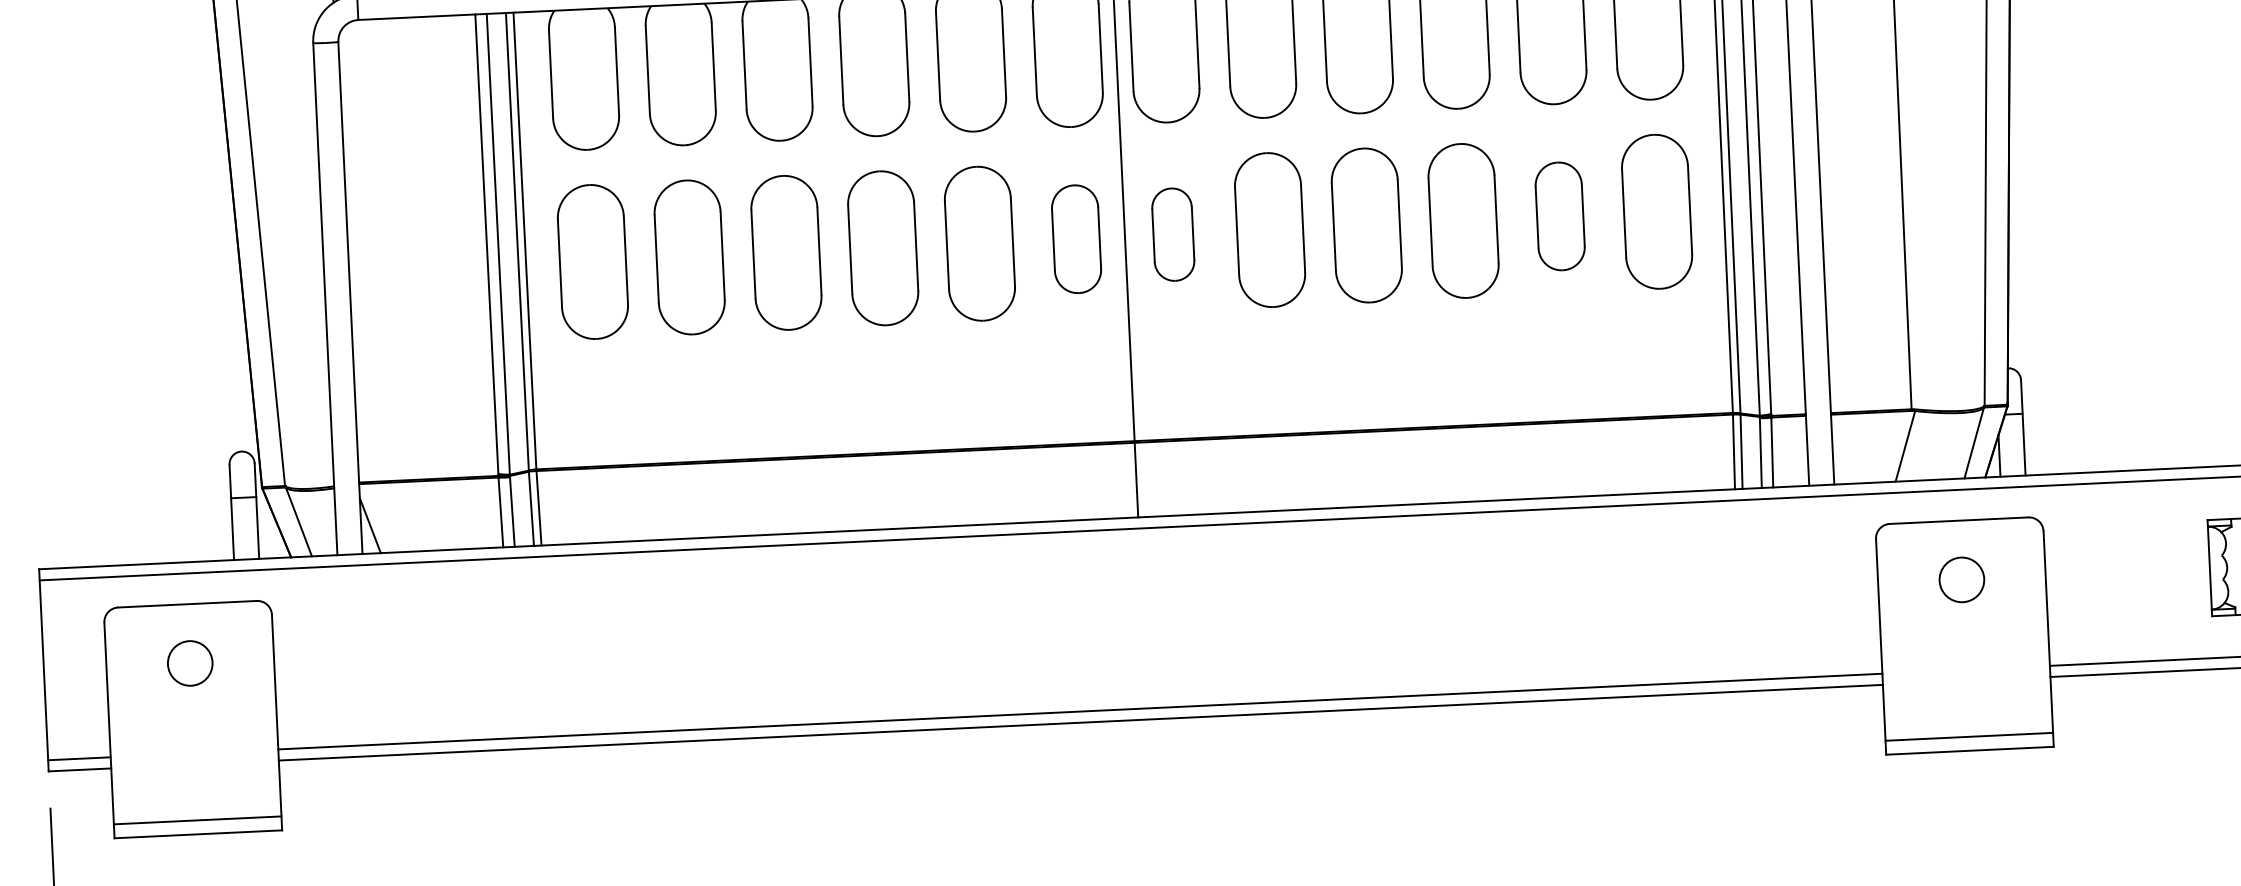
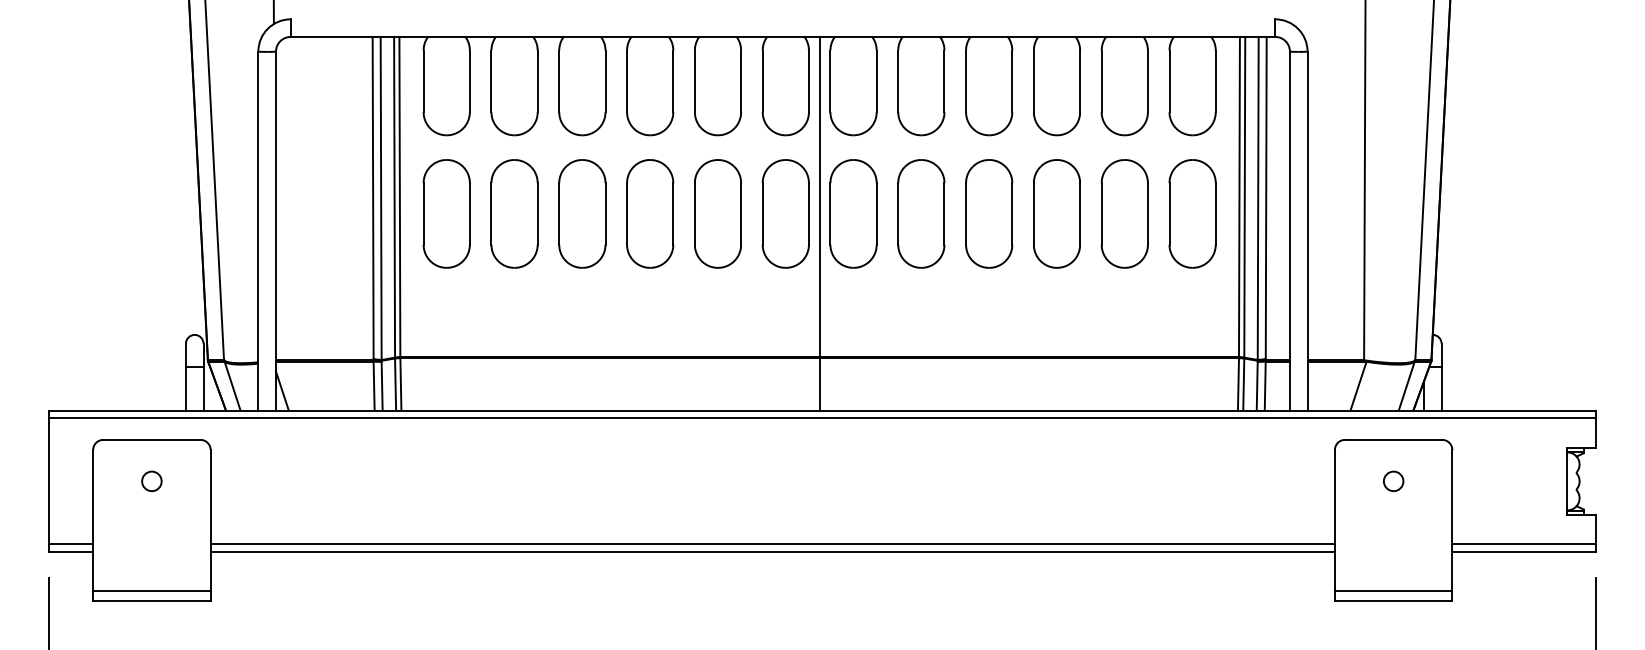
part: (1559, 215) -> (1124, 213), size x1.43
part: (1173, 234) -> (853, 213), size x1.67
part: (1076, 238) -> (785, 213), size x1.43
circle: (1961, 580) -> (1393, 481), size x0.62
circle: (189, 663) -> (151, 481), size x0.62

